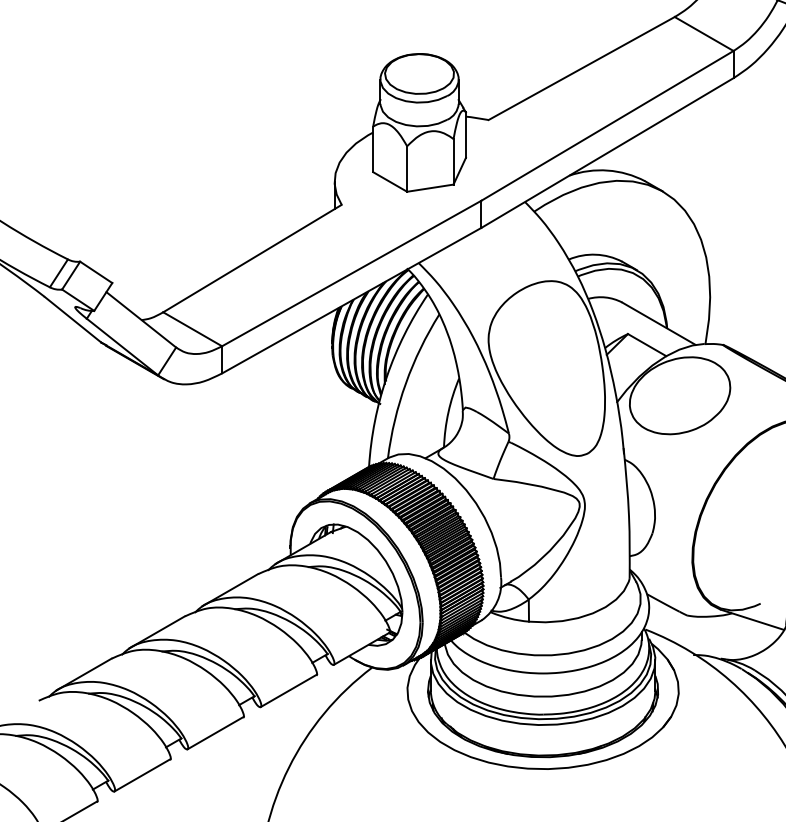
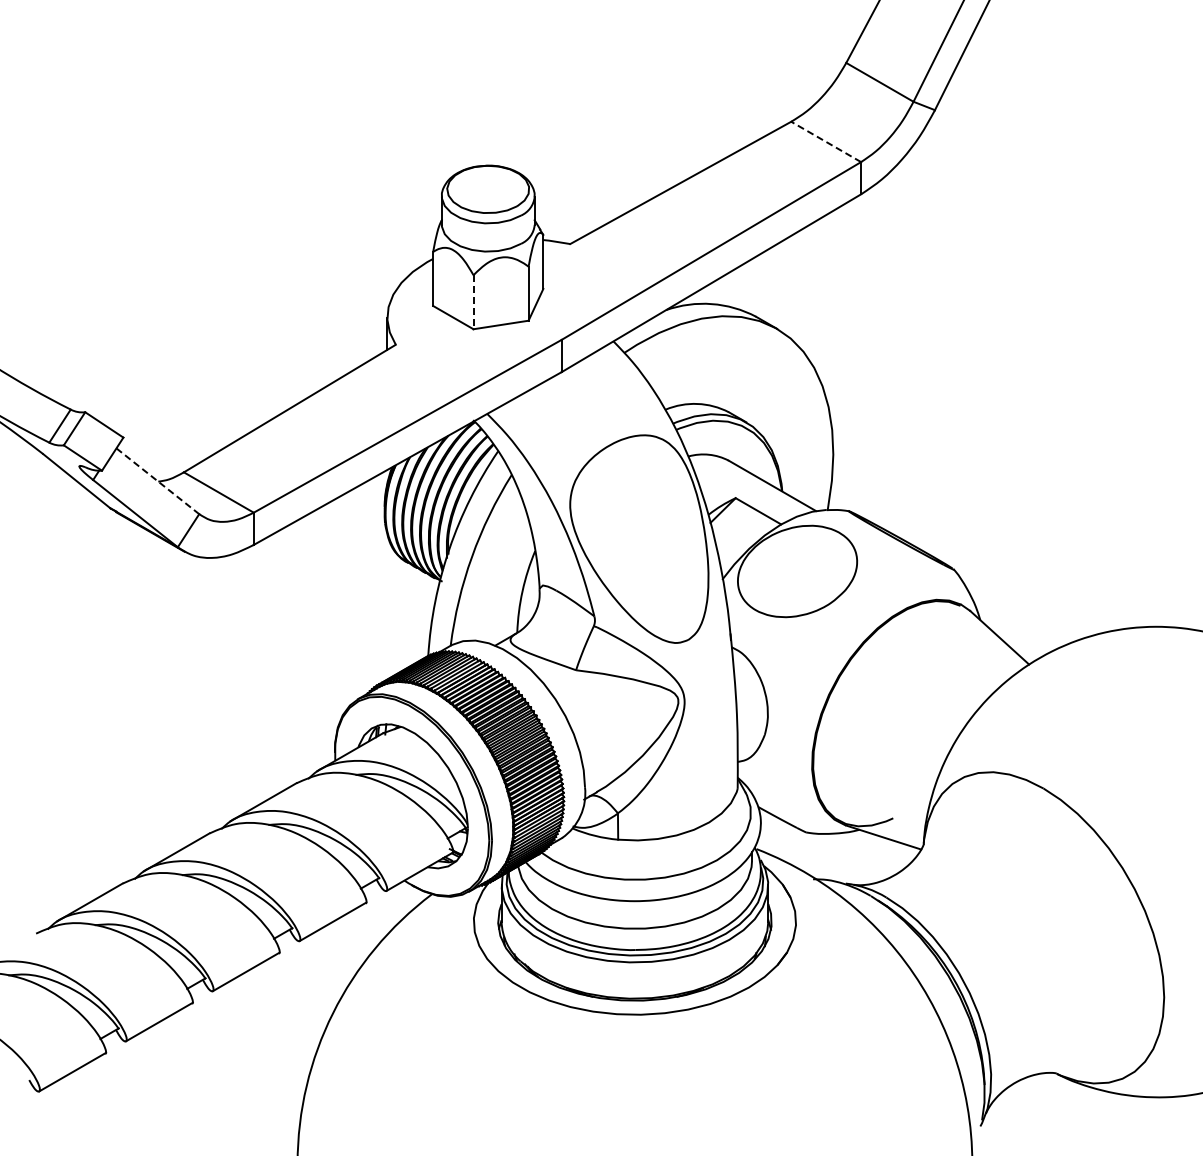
line: (703, 33) -> (825, 141), solid -> dashed
line: (407, 169) -> (473, 302), solid -> dashed
line: (141, 320) -> (157, 481), solid -> dashed

